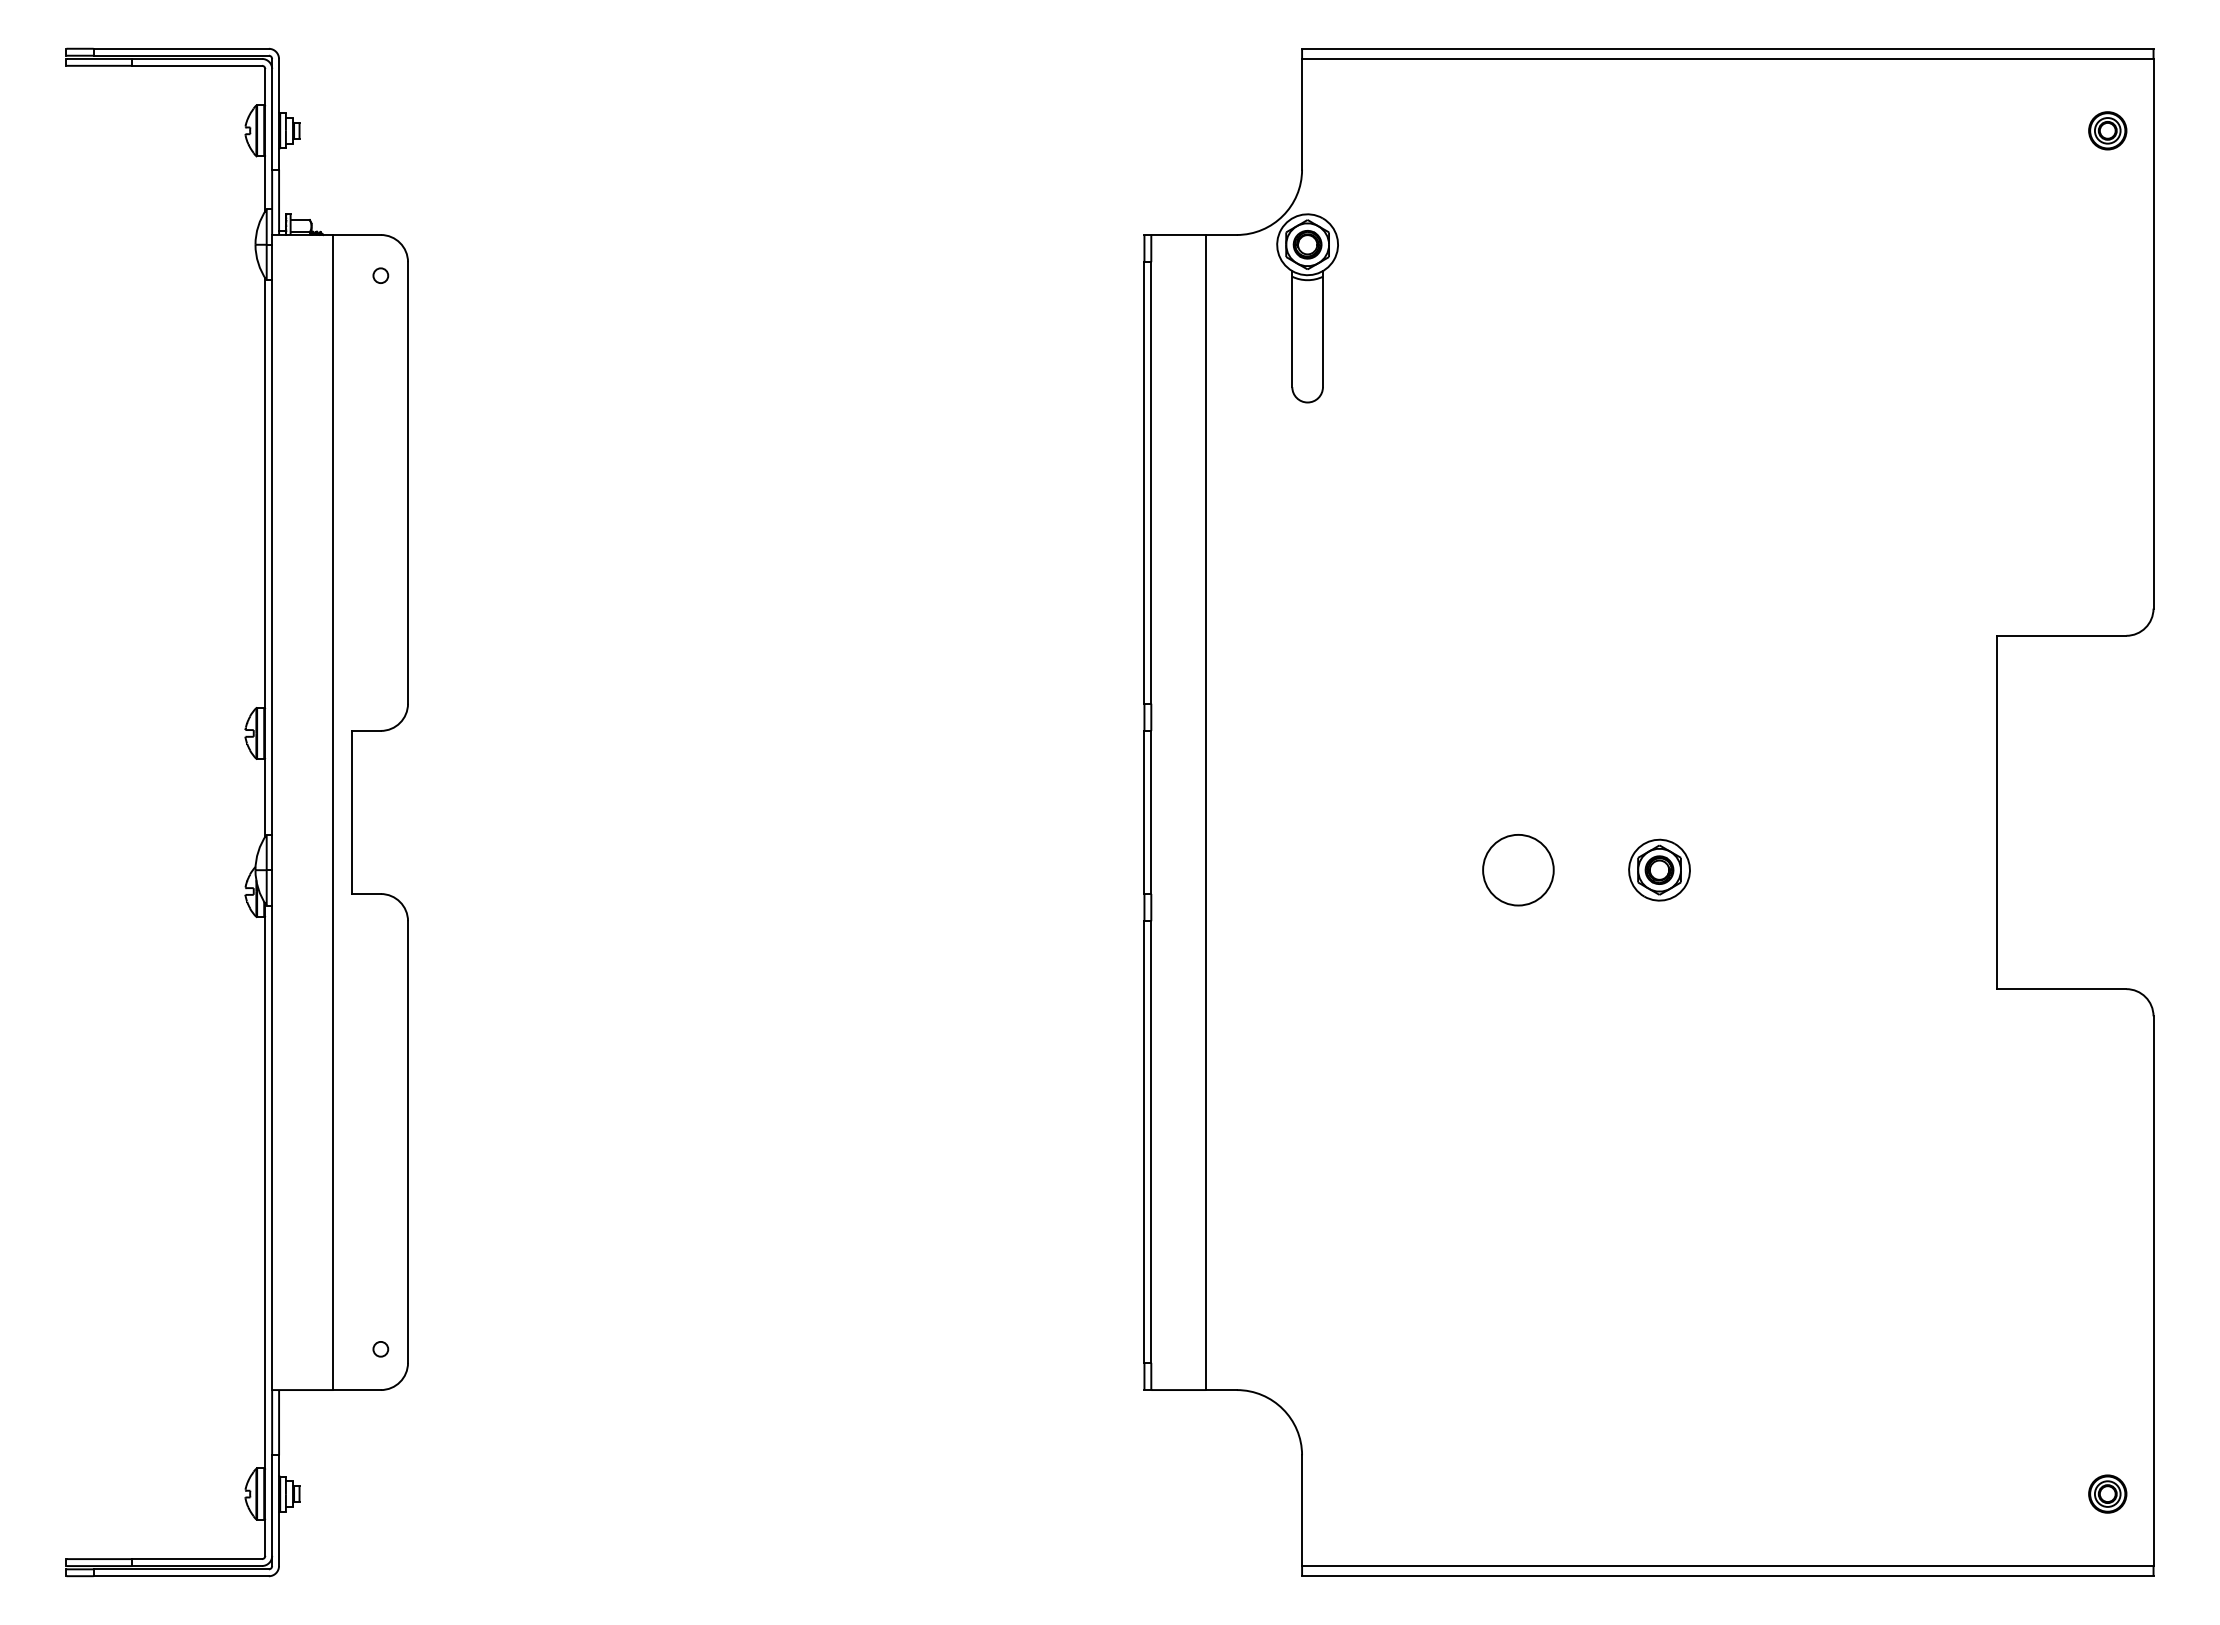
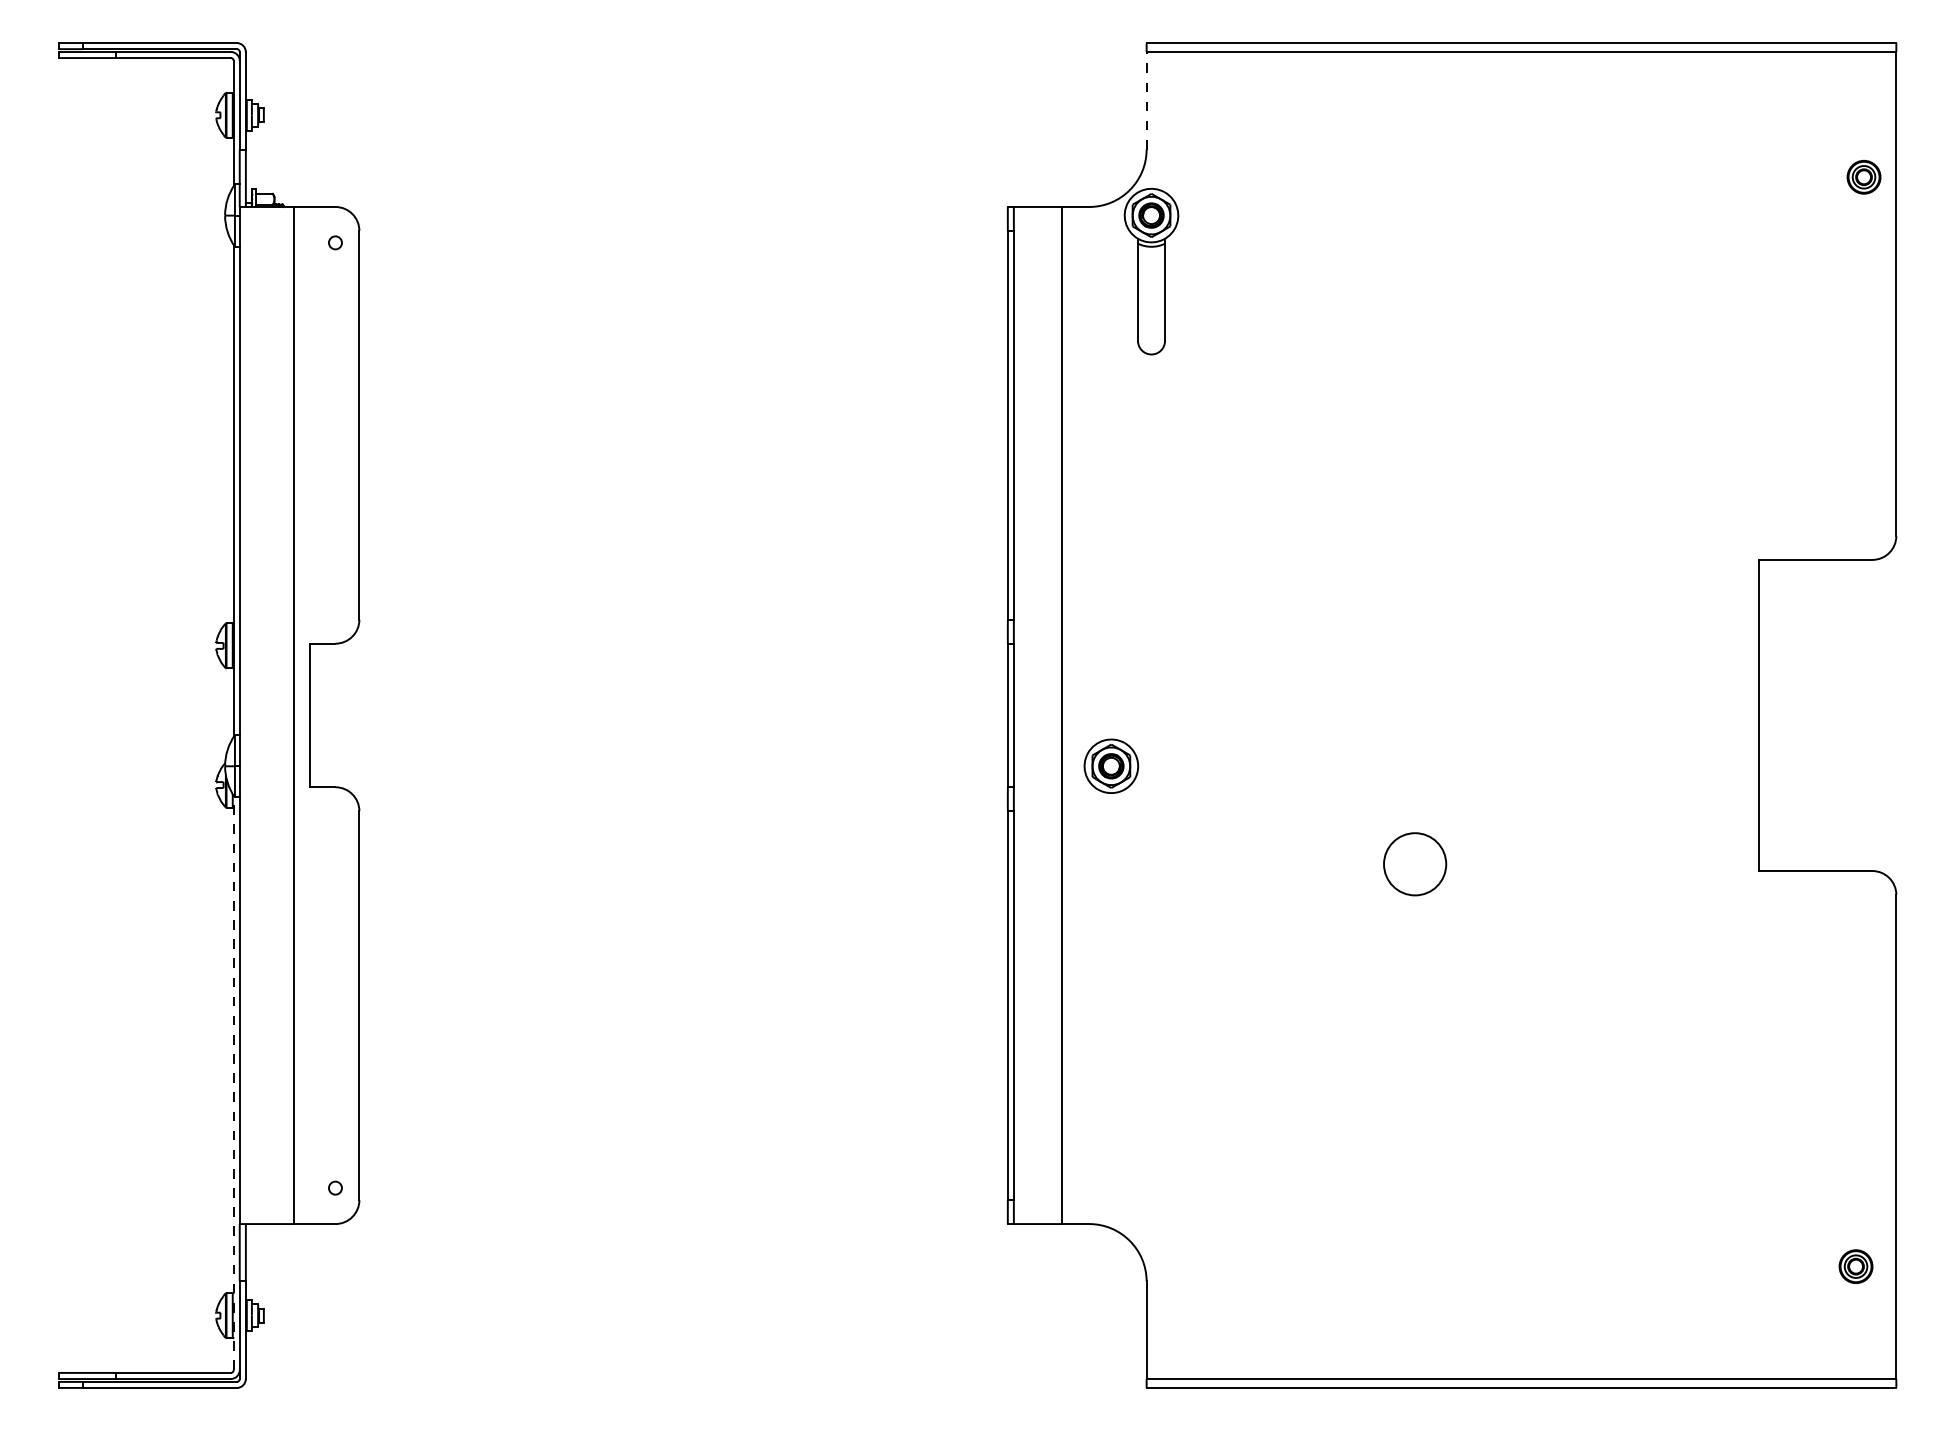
line: (1301, 114) -> (1146, 100), solid -> dashed
part: (2107, 129) -> (1863, 176), moved
part: (1659, 869) -> (1111, 765), moved
circle: (1518, 870) -> (1415, 864), moved
line: (265, 1229) -> (233, 1082), solid -> dashed
part: (2107, 1493) -> (1855, 1266), moved

